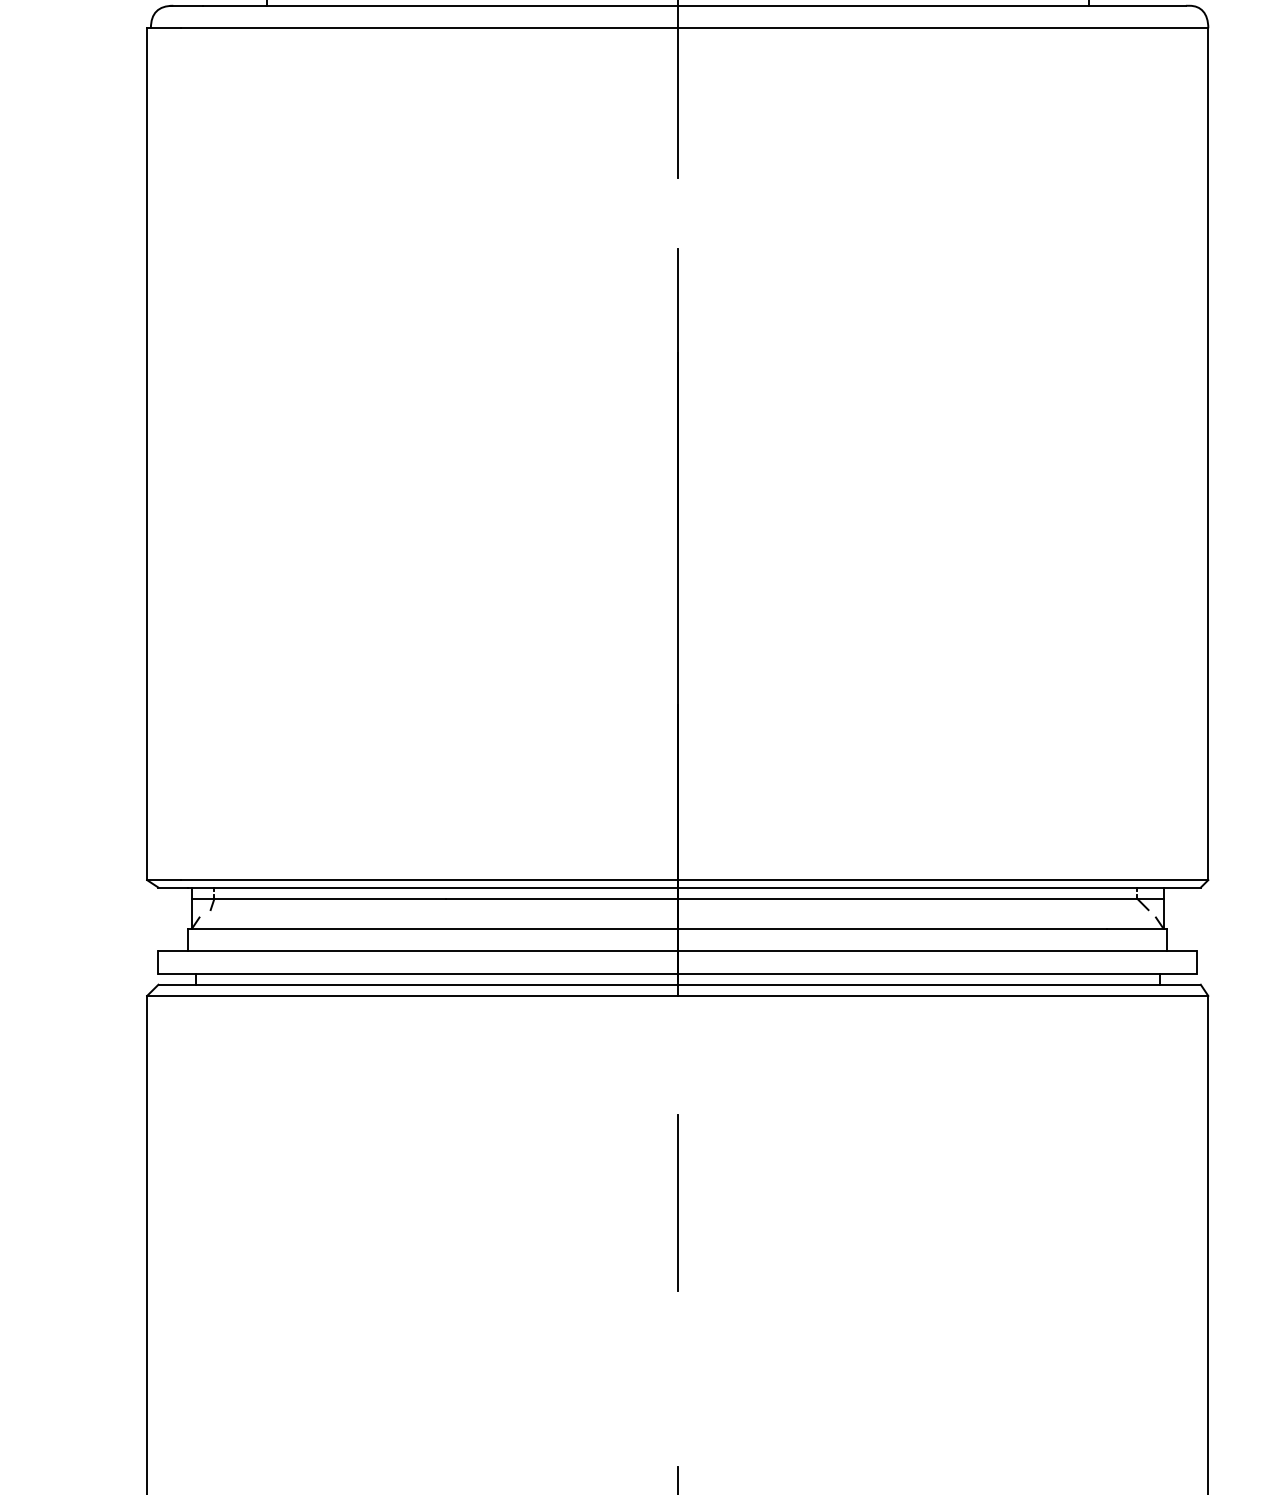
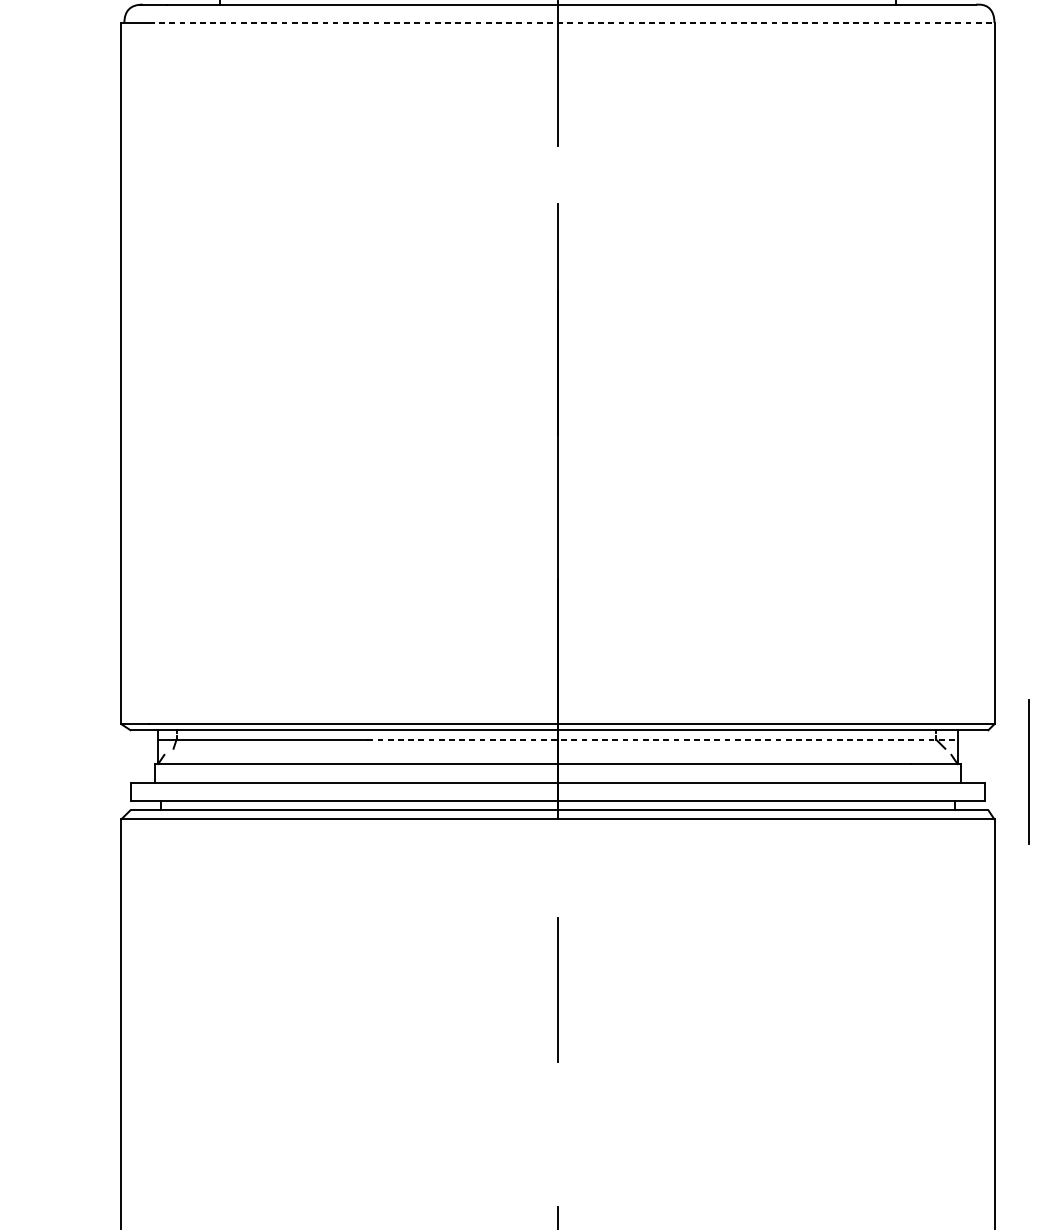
line: (694, 28) -> (571, 23), solid -> dashed
line: (804, 898) -> (662, 739), solid -> dashed
line: (1249, 937) -> (1028, 771), added

